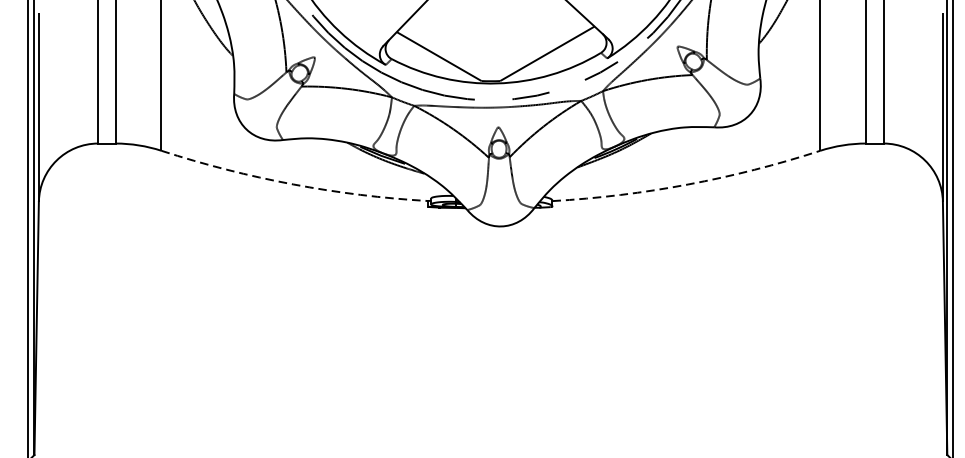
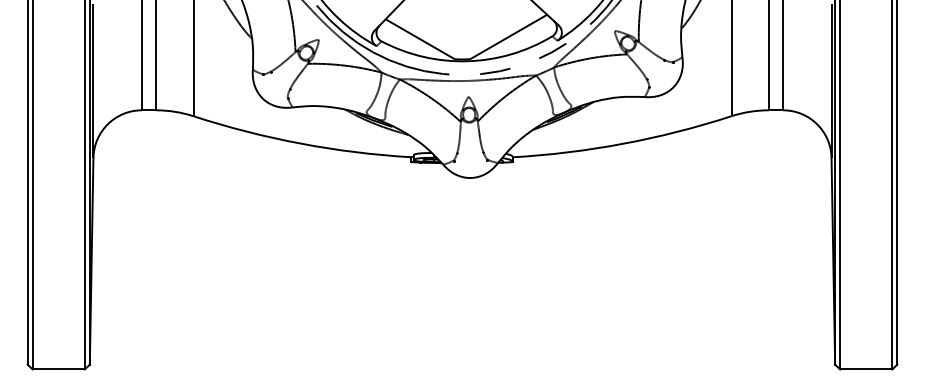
arc: (293, 184) -> (301, 143), dashed -> solid
arc: (688, 184) -> (623, 143), dashed -> solid

